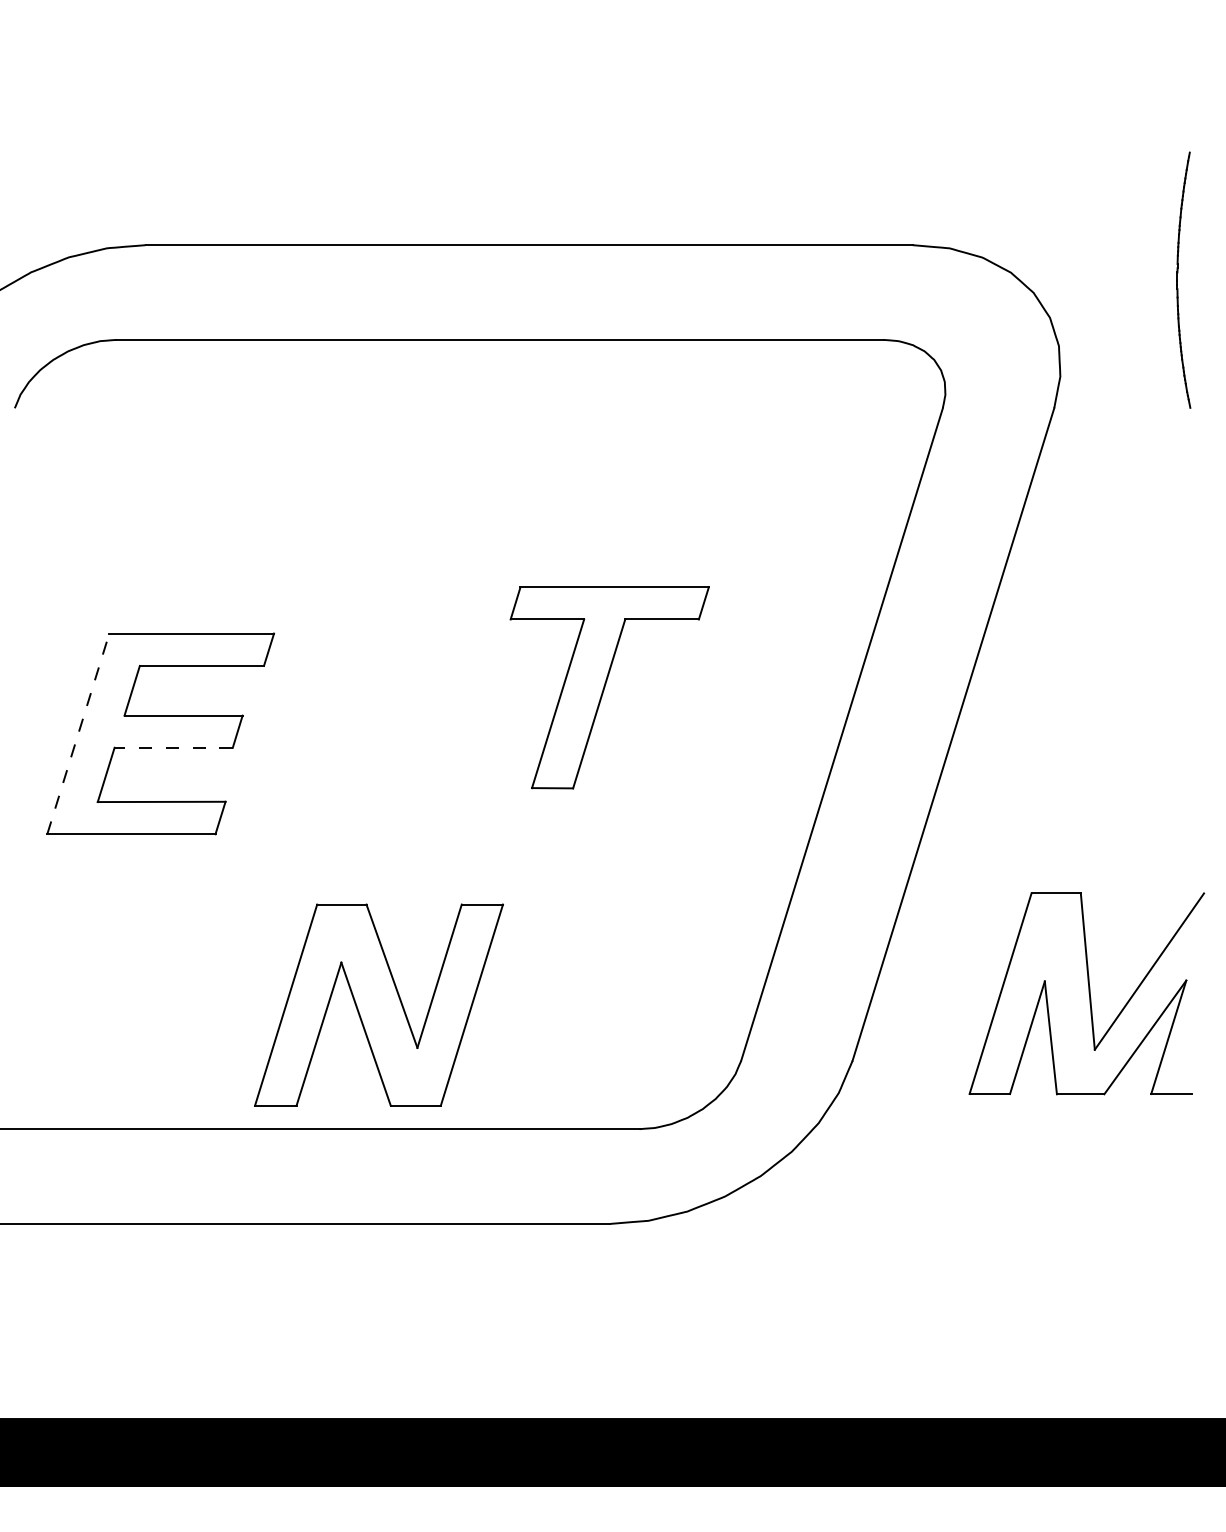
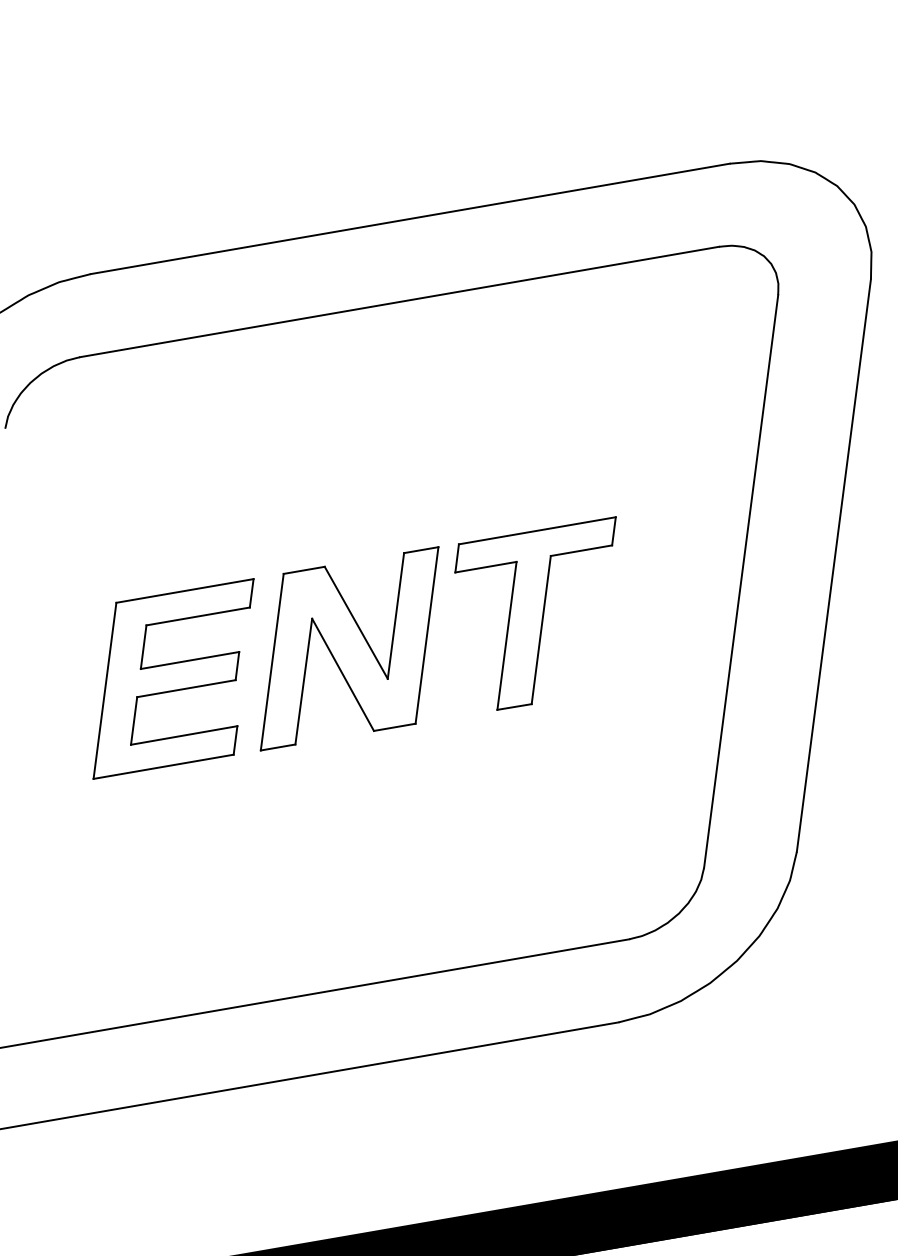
part: (609, 687) -> (547, 614), moved
line: (78, 733) -> (105, 690), dashed -> solid
line: (173, 747) -> (186, 688), dashed -> solid
part: (378, 1004) -> (349, 648), moved

